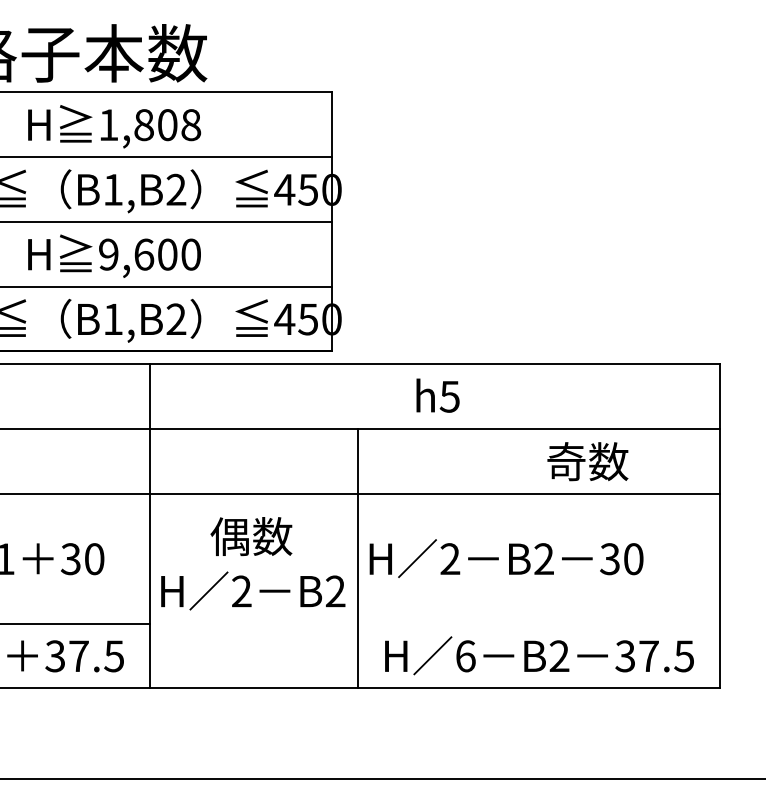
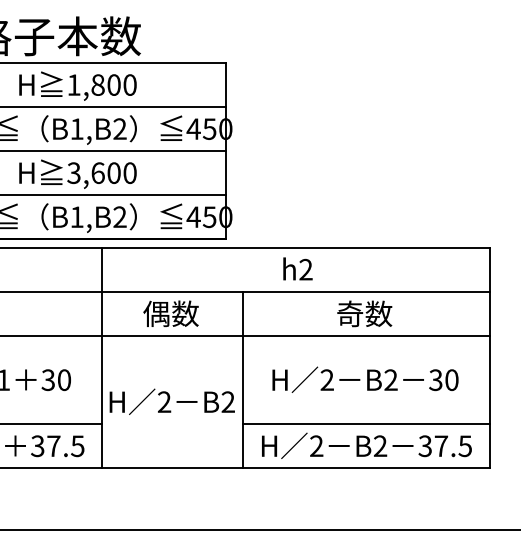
text: (190, 124) -> (129, 84), 1,808 -> 1,800
text: (107, 253) -> (73, 172), 9,600 -> 3,600
text: (449, 396) -> (305, 269), h5 -> h2
text: (587, 461) -> (364, 313), moved
text: (250, 536) -> (170, 313), moved
text: (506, 558) -> (365, 379), moved
line: (538, 622) -> (366, 423), added
text: (465, 656) -> (316, 446), 6 -> 2

